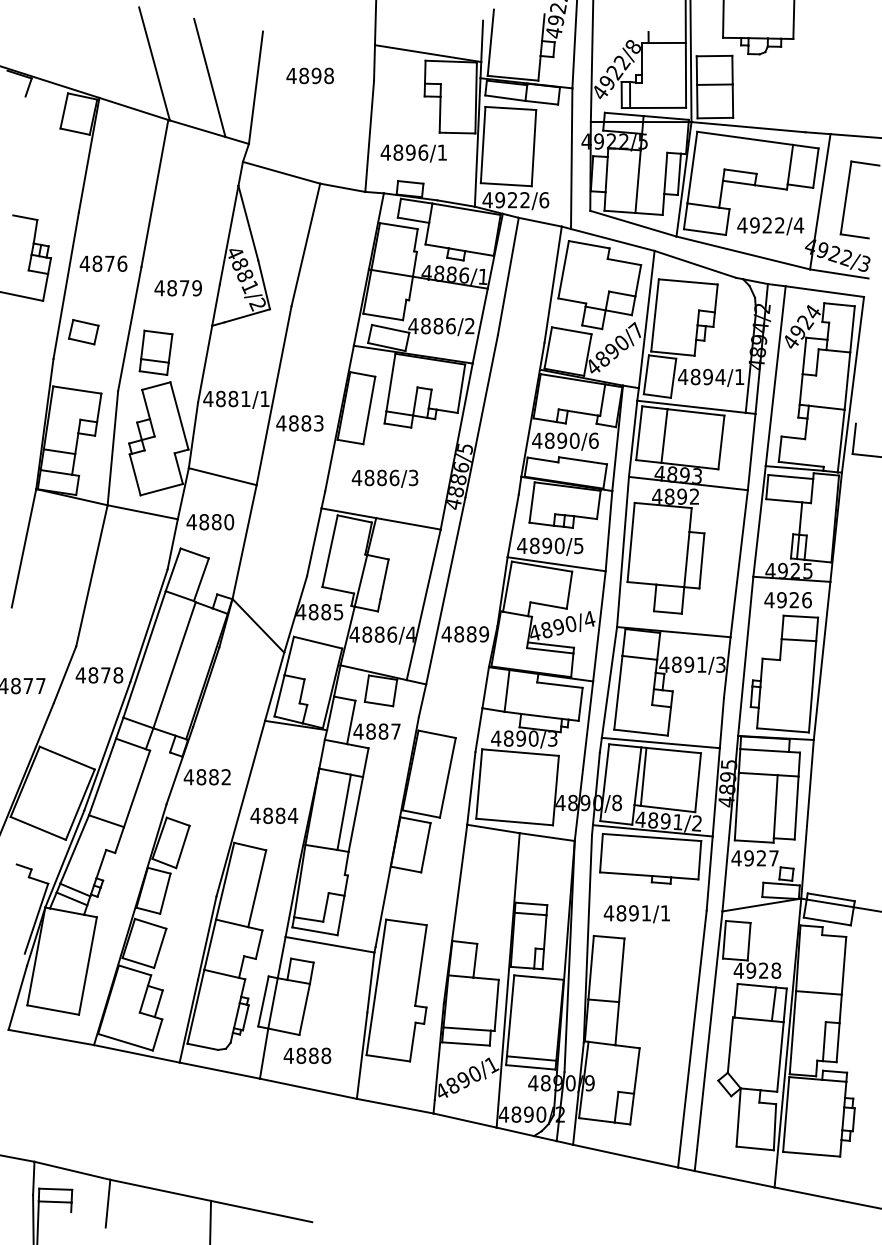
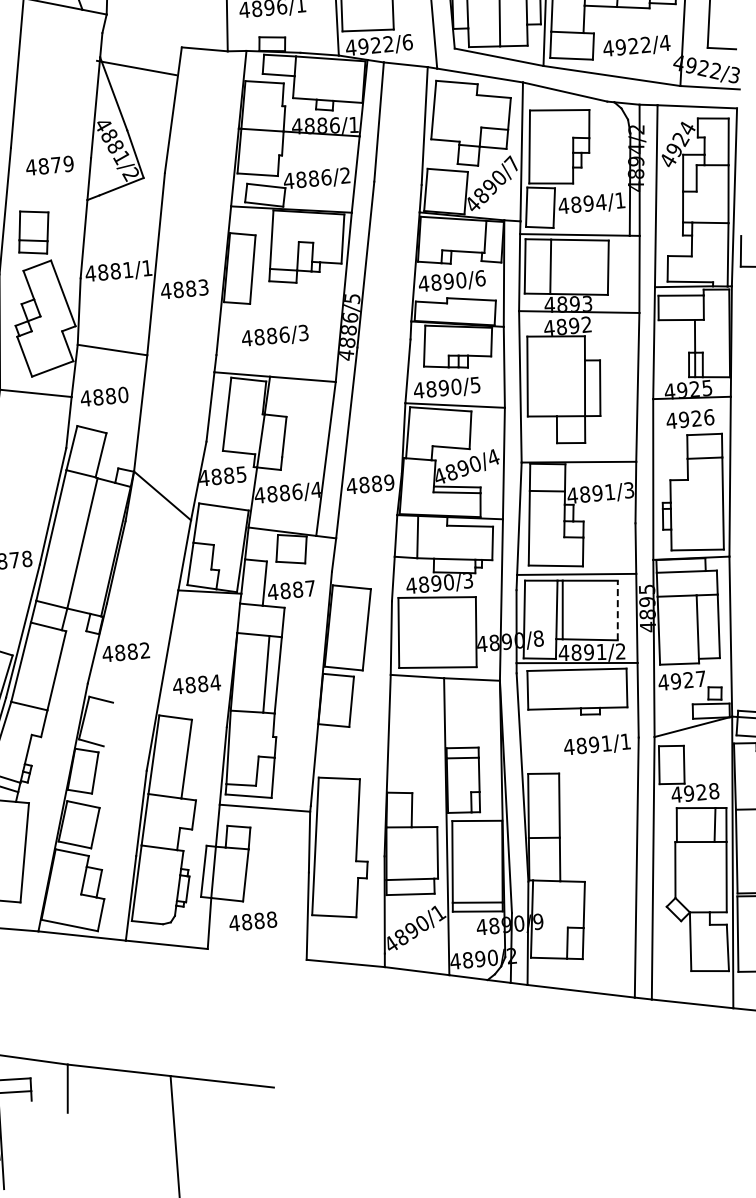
line: (281, 172) -> (136, 67), moved
line: (698, 782) -> (618, 610), solid -> dashed
line: (182, 846) -> (107, 724), removed
text: (636, 914) -> (596, 745), moved
line: (307, 1088) -> (256, 954), removed

